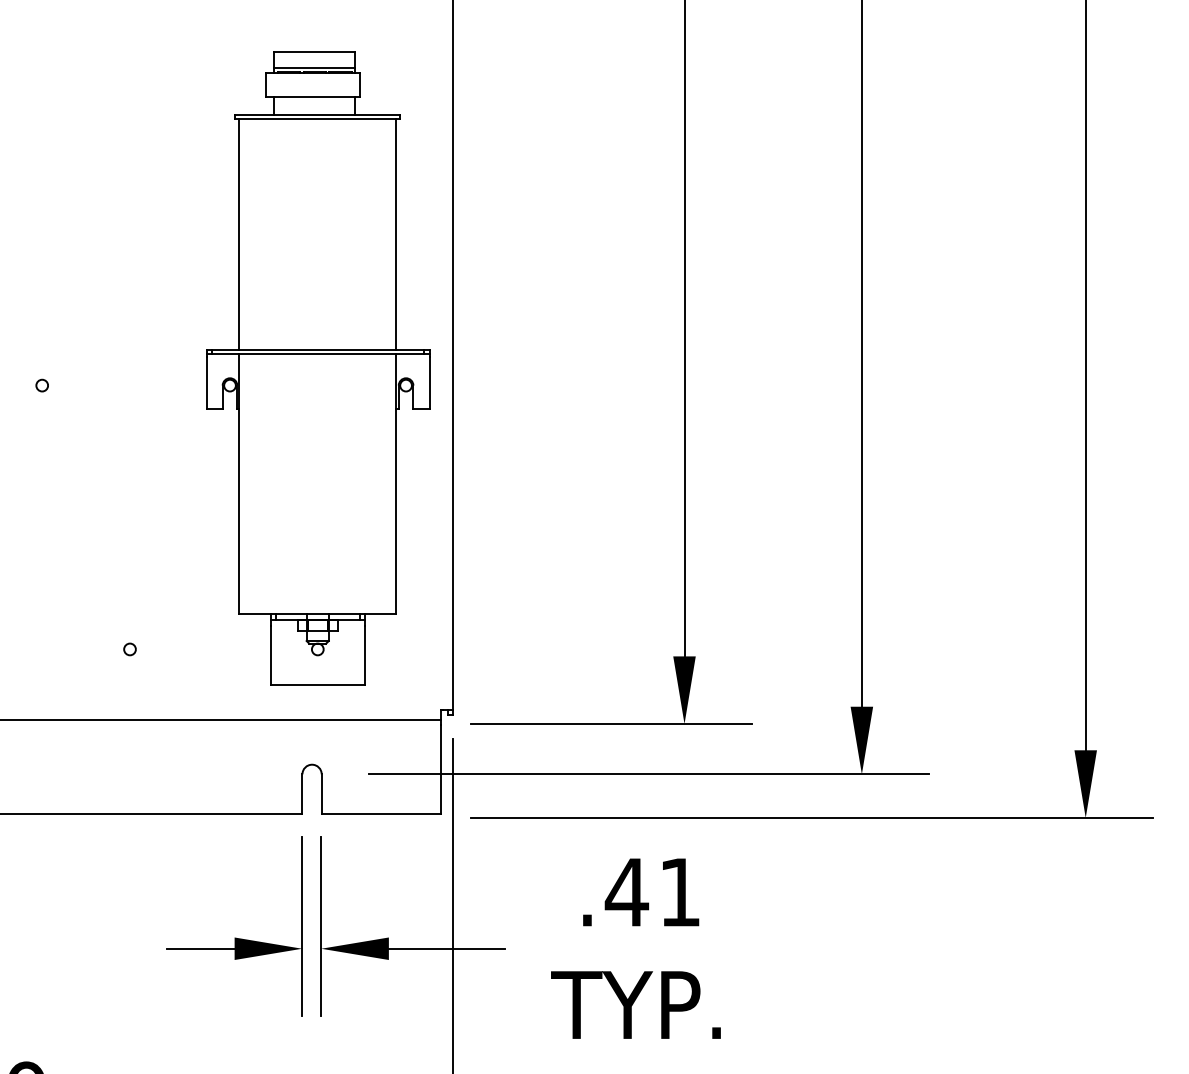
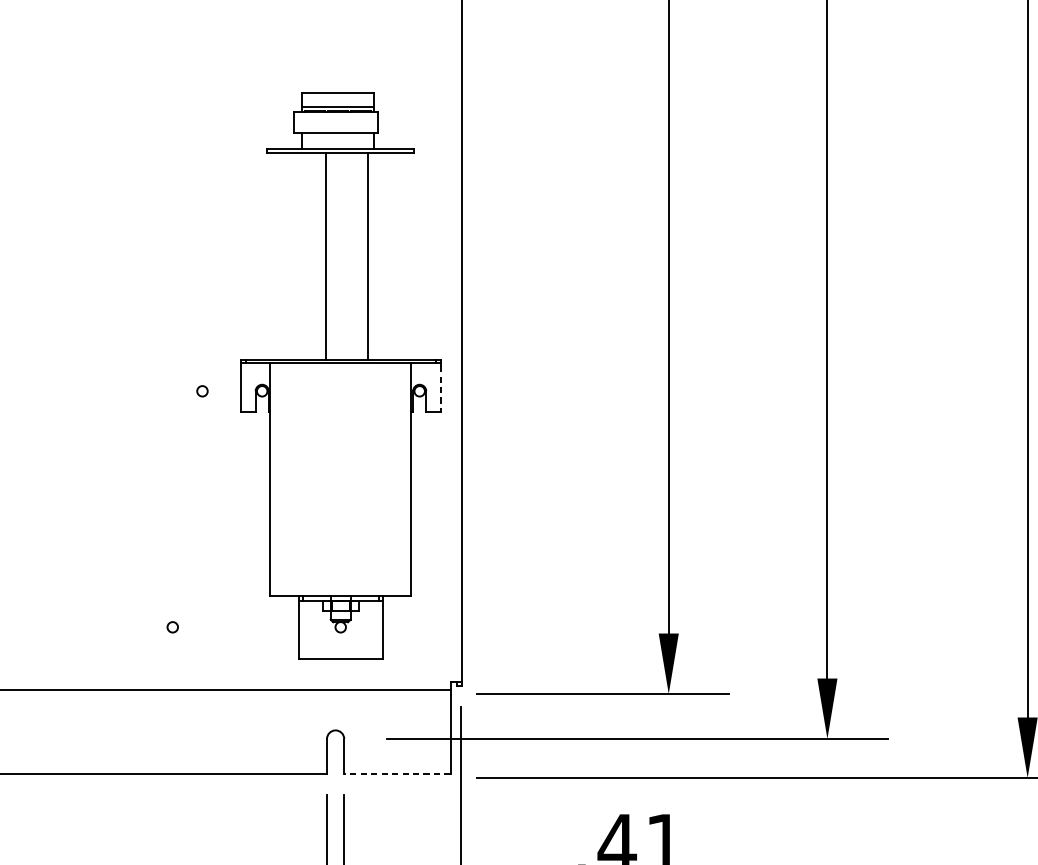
line: (239, 234) -> (326, 256), moved
line: (396, 234) -> (368, 256), moved
line: (429, 383) -> (440, 389), solid -> dashed
circle: (41, 385) -> (201, 391), moved
line: (380, 813) -> (396, 774), solid -> dashed

